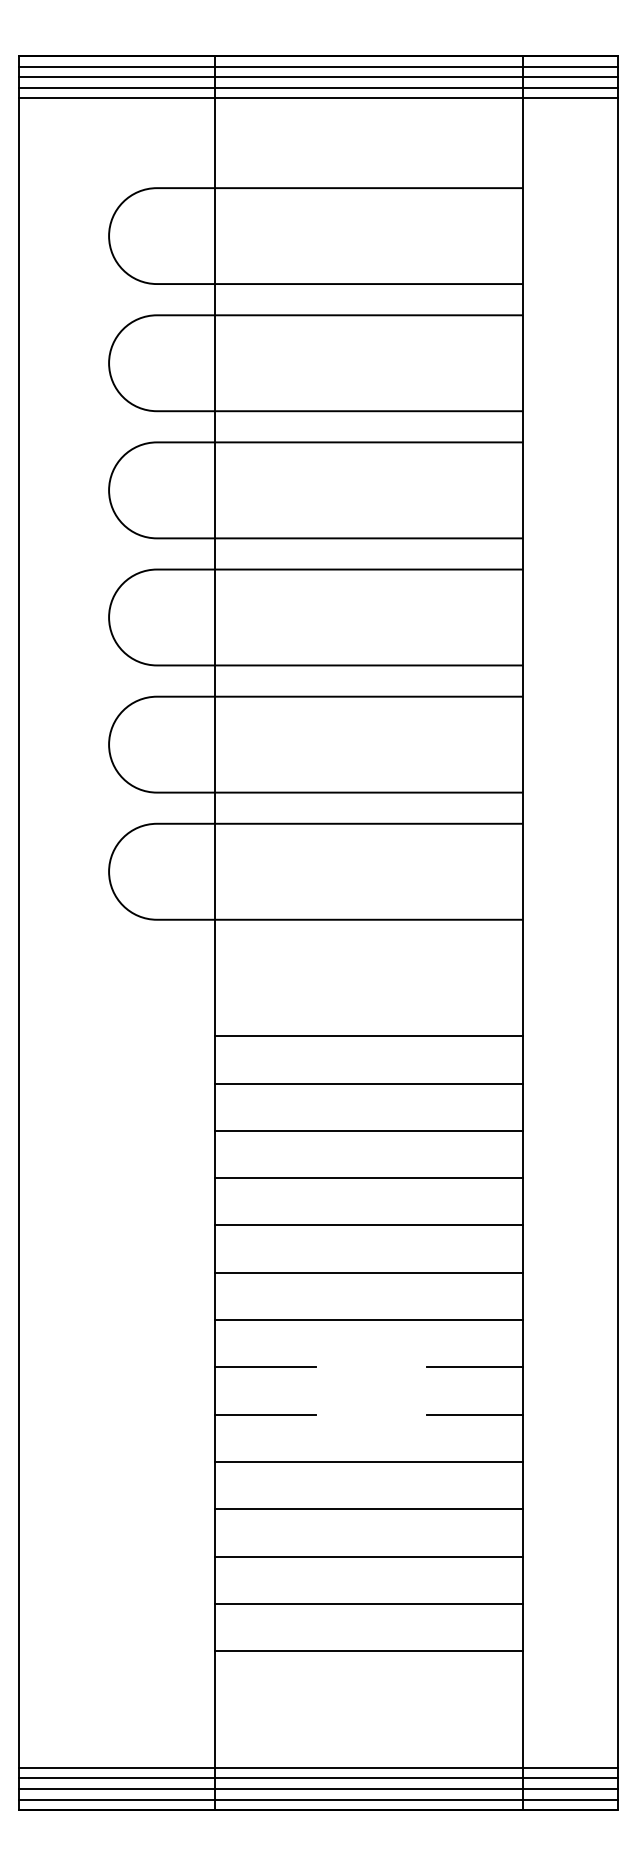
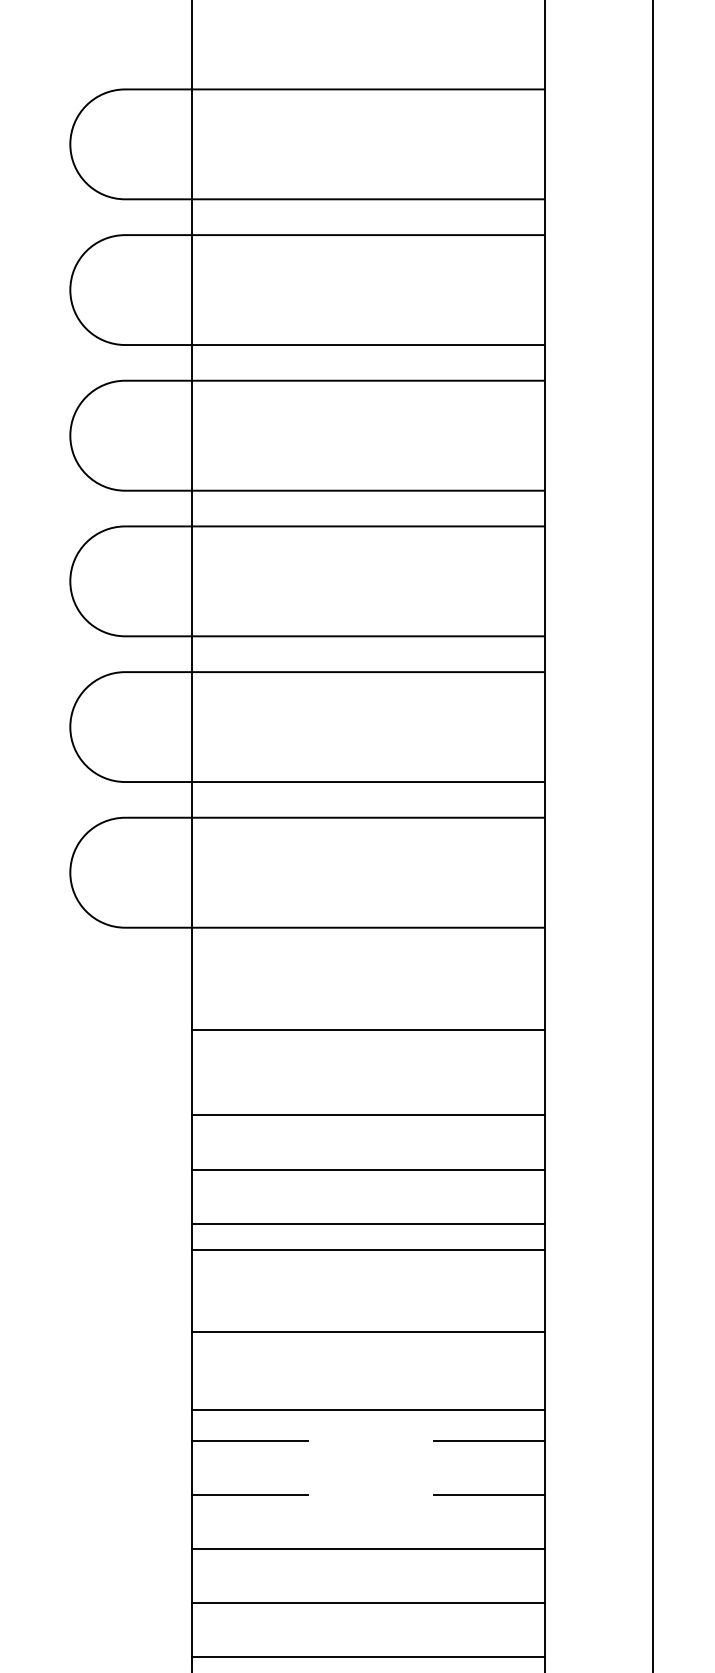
line: (369, 1036) -> (368, 1030), moved
line: (369, 1225) -> (368, 1250), moved
line: (369, 1320) -> (368, 1410), moved

